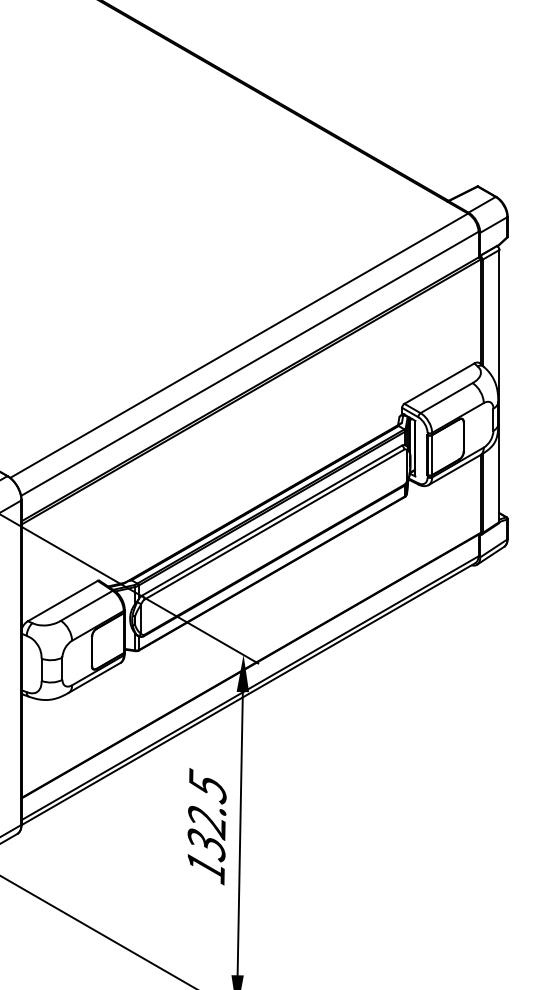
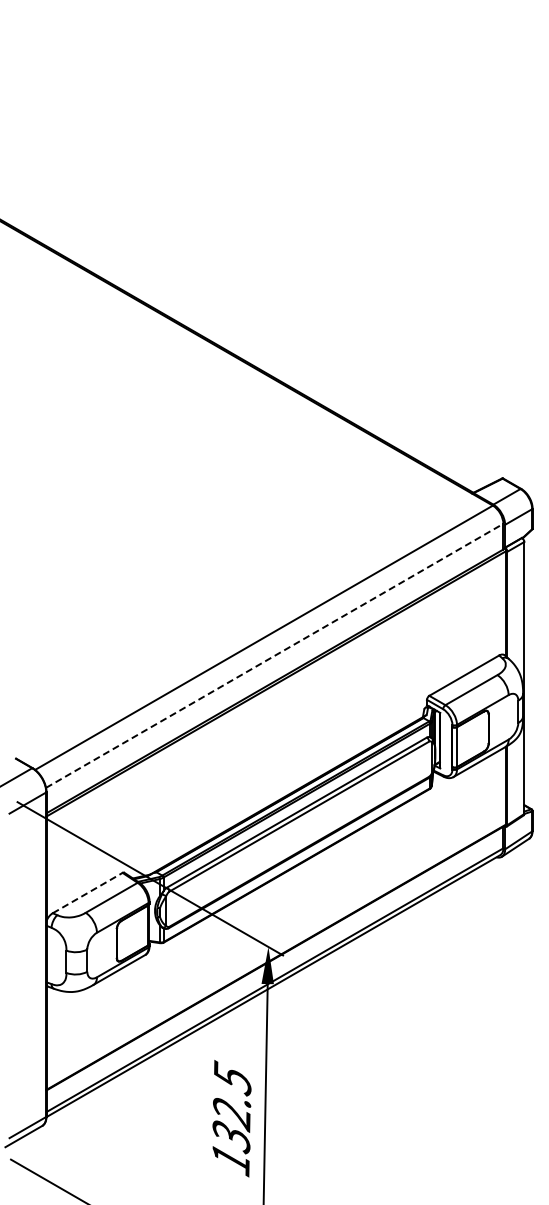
line: (250, 363) -> (275, 655), solid -> dashed
line: (63, 600) -> (88, 892), solid -> dashed

